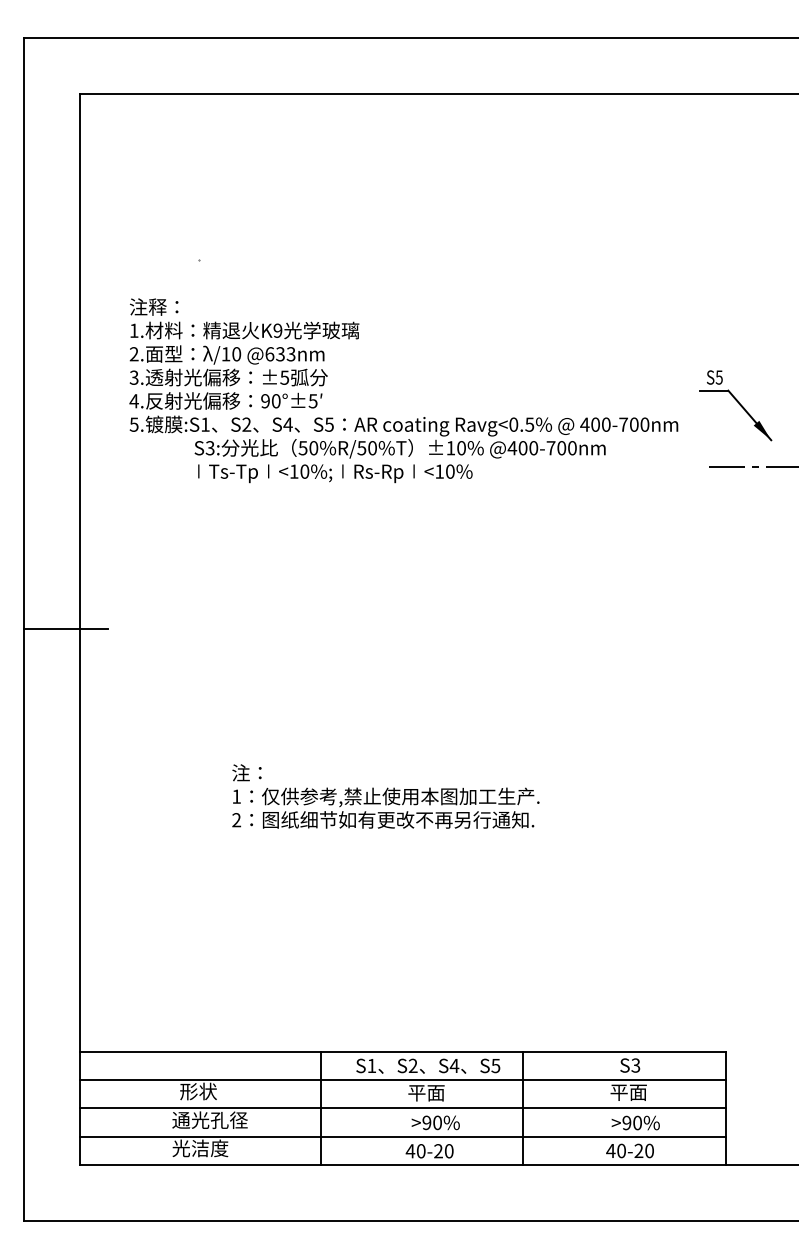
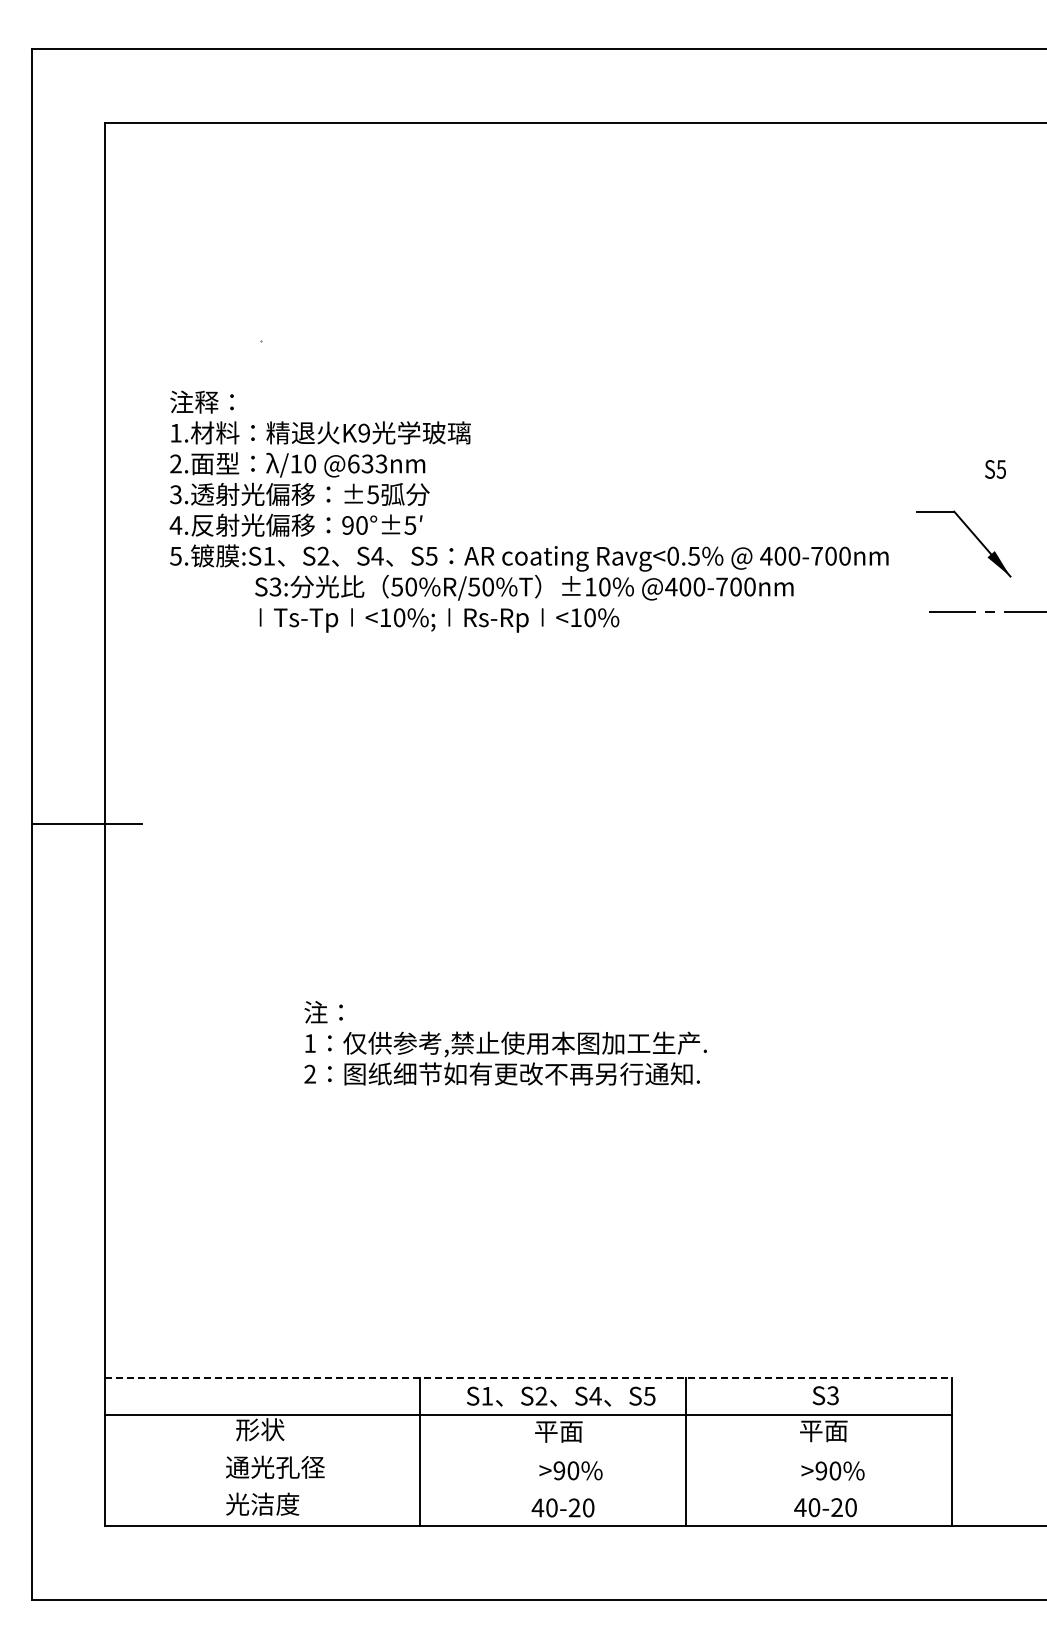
text: (714, 377) -> (995, 469), moved
line: (403, 1052) -> (528, 1378), solid -> dashed
line: (403, 1108) -> (528, 1451), removed
line: (403, 1136) -> (528, 1488), removed

